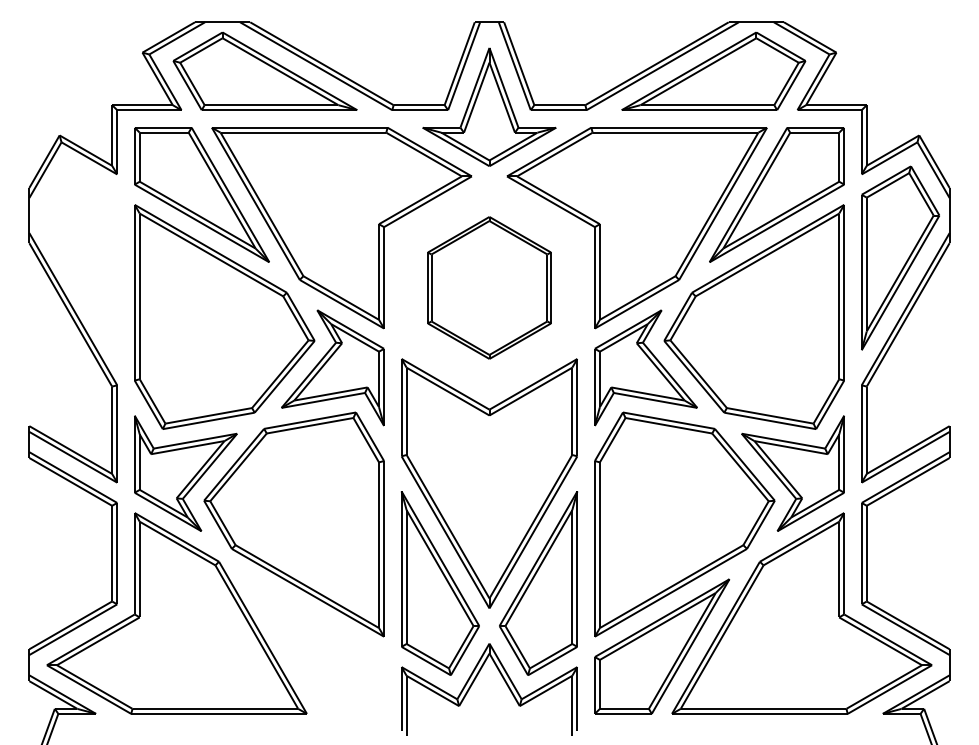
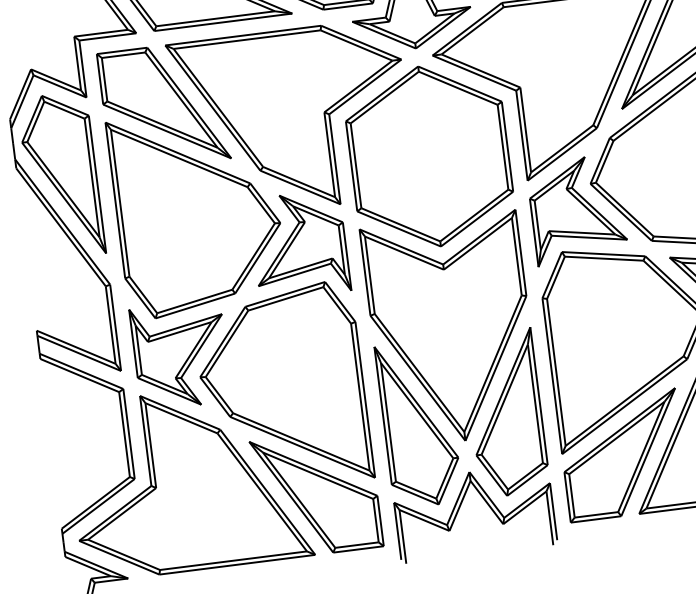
part: (77, 257) -> (60, 175), added
part: (489, 287) -> (429, 156), size x1.43
part: (316, 646) -> (316, 494), added

